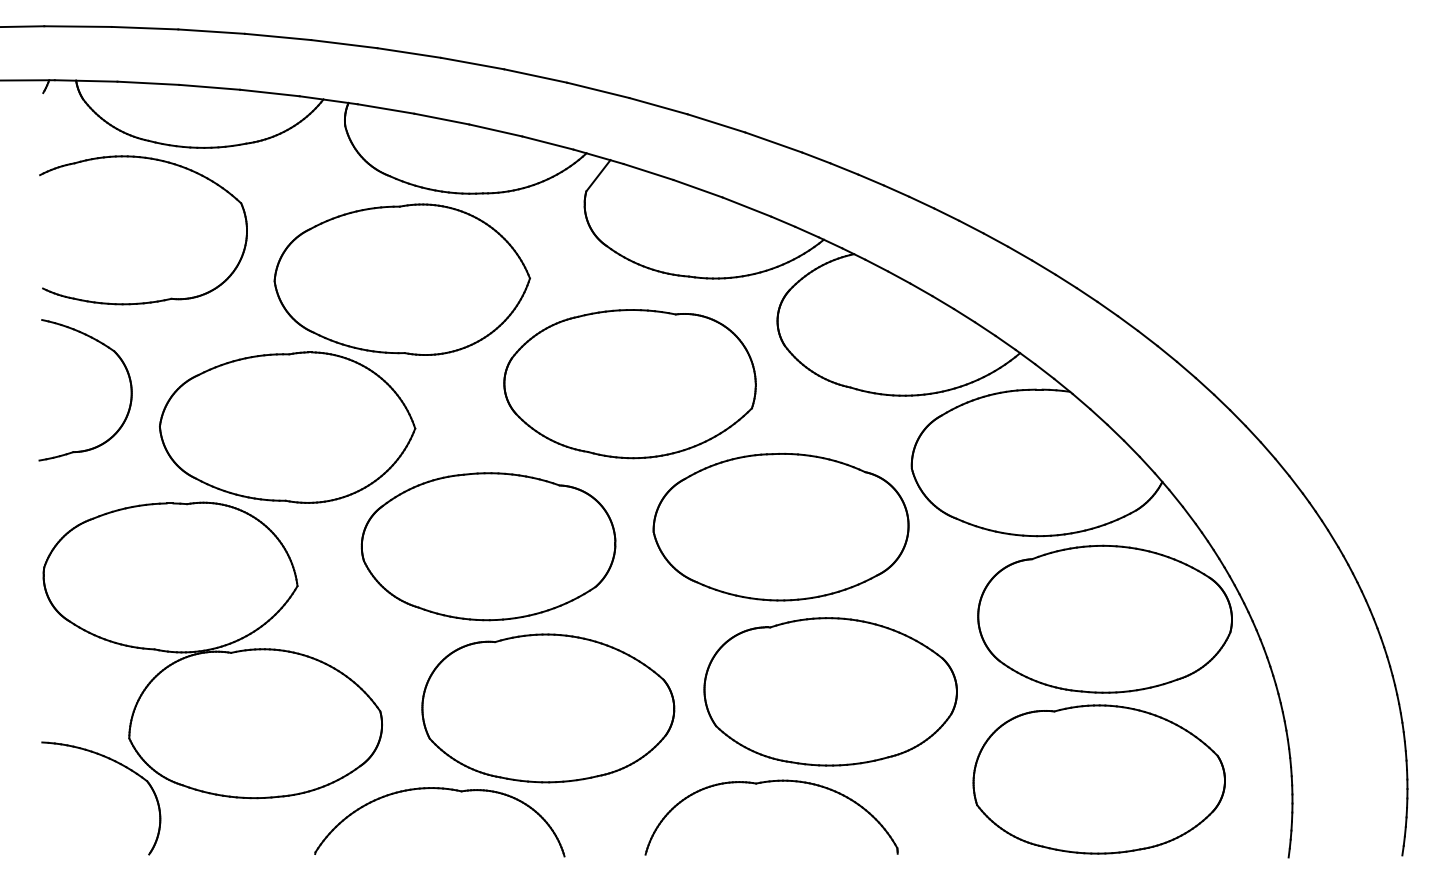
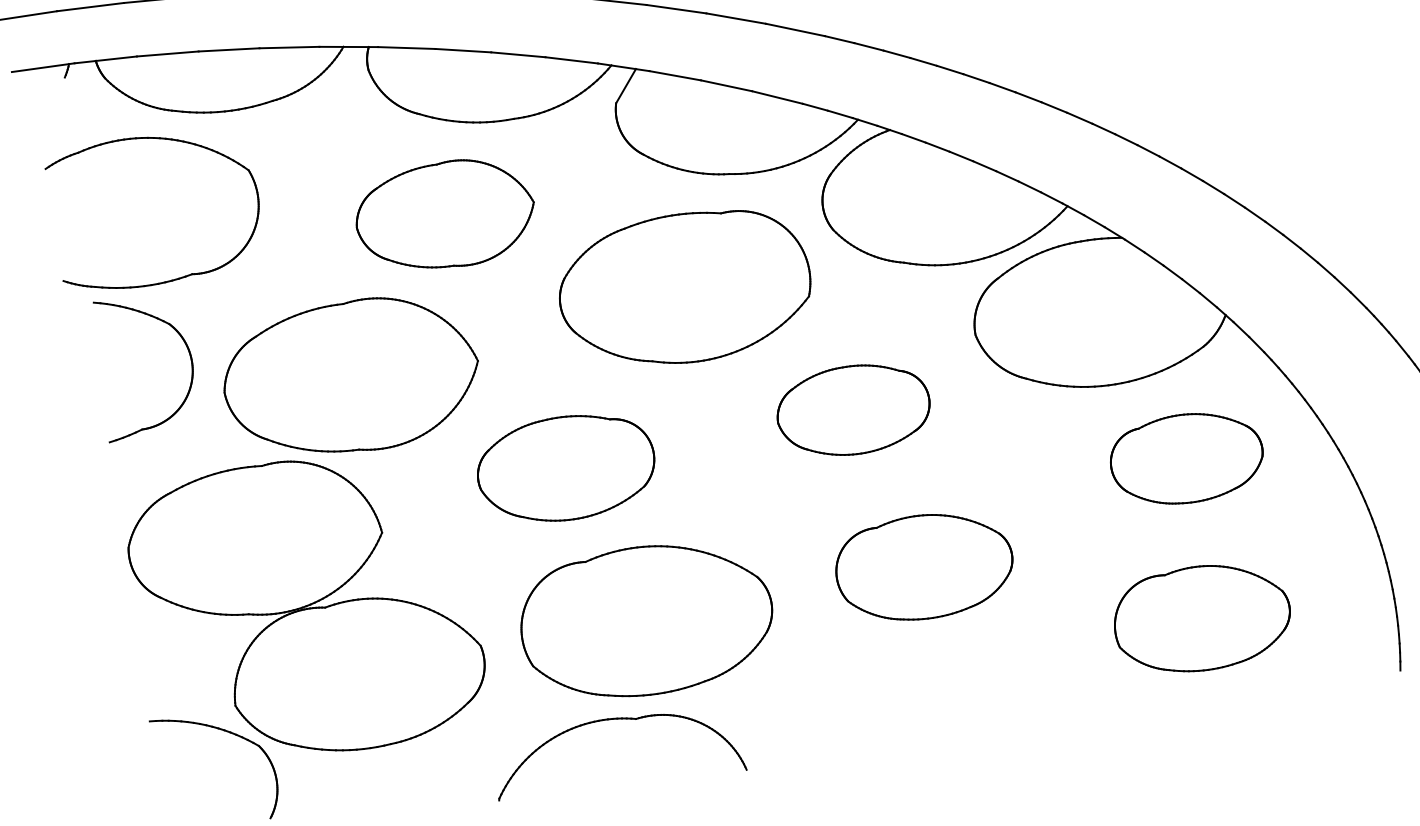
part: (159, 161) -> (162, 139), moved
part: (401, 279) -> (444, 214), size x0.7
part: (780, 526) -> (852, 409), size x0.6
part: (488, 546) -> (566, 468), size x0.7
part: (1104, 618) -> (1186, 458), size x0.6
part: (830, 691) -> (924, 566), size x0.7
part: (1098, 779) -> (1201, 618), size x0.7
part: (763, 783) -> (870, 666), removed
part: (439, 789) -> (613, 720), moved

